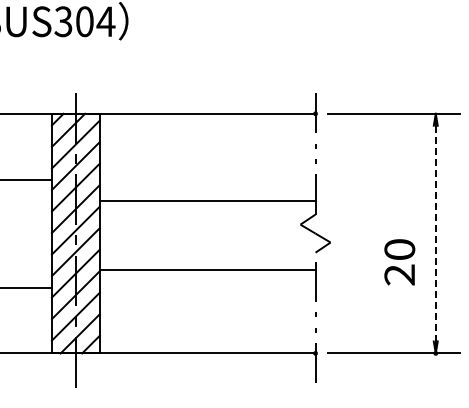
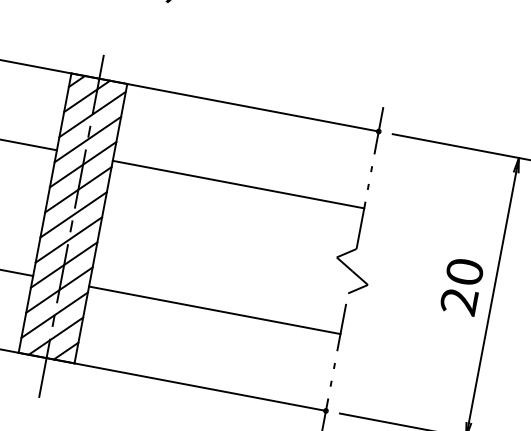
line: (207, 200) -> (238, 184), moved
line: (435, 233) -> (492, 297), dashed -> solid
text: (399, 262) -> (461, 286), moved
line: (207, 269) -> (214, 310), moved

